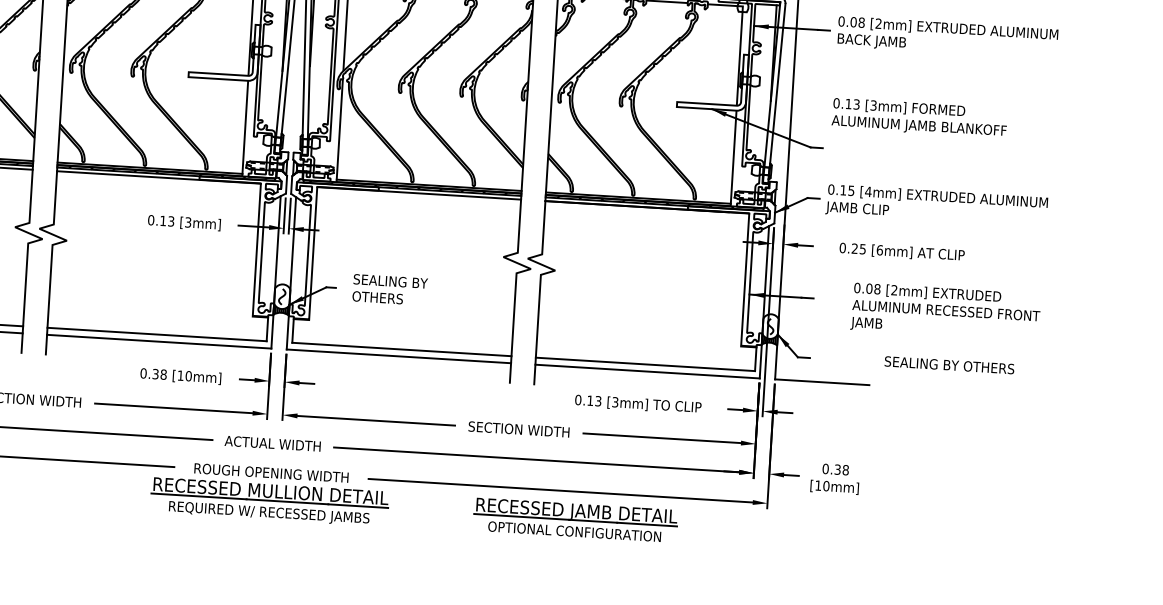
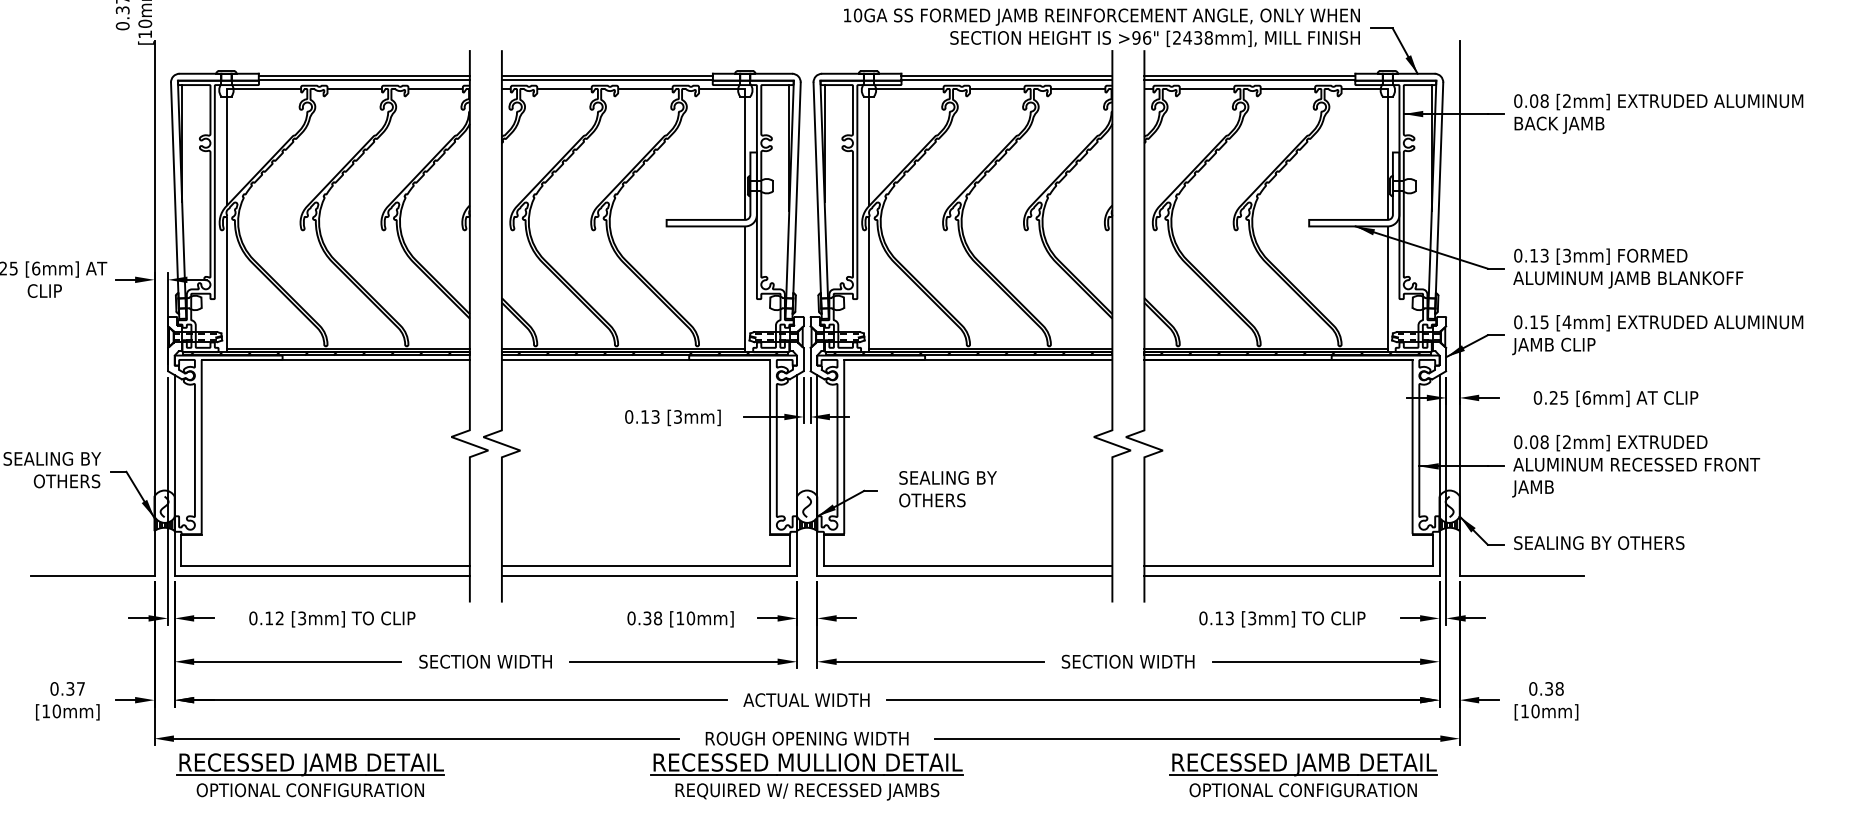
text: (919, 118) -> (1628, 268), moved
text: (946, 311) -> (1636, 466), moved
text: (949, 364) -> (1599, 542), moved
part: (575, 520) -> (1303, 775), moved

